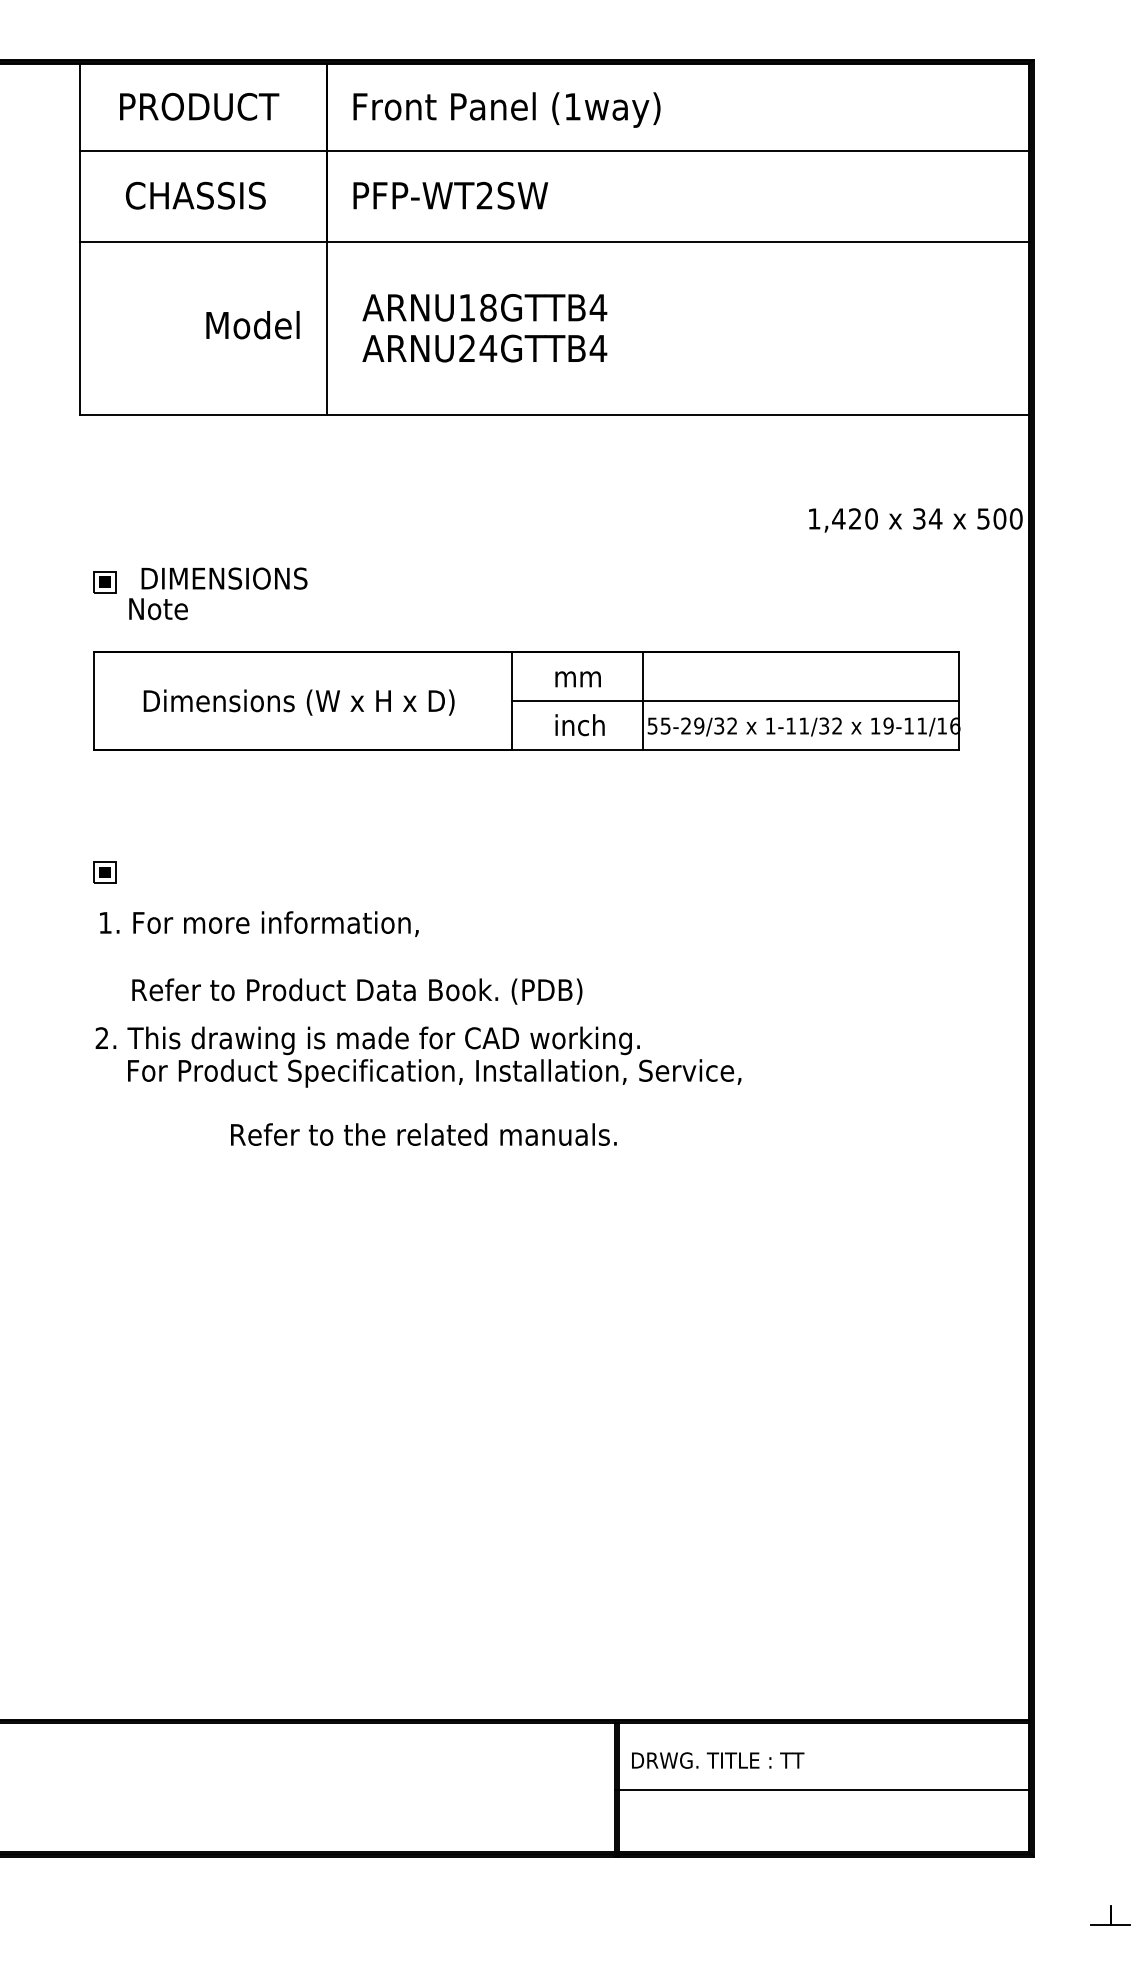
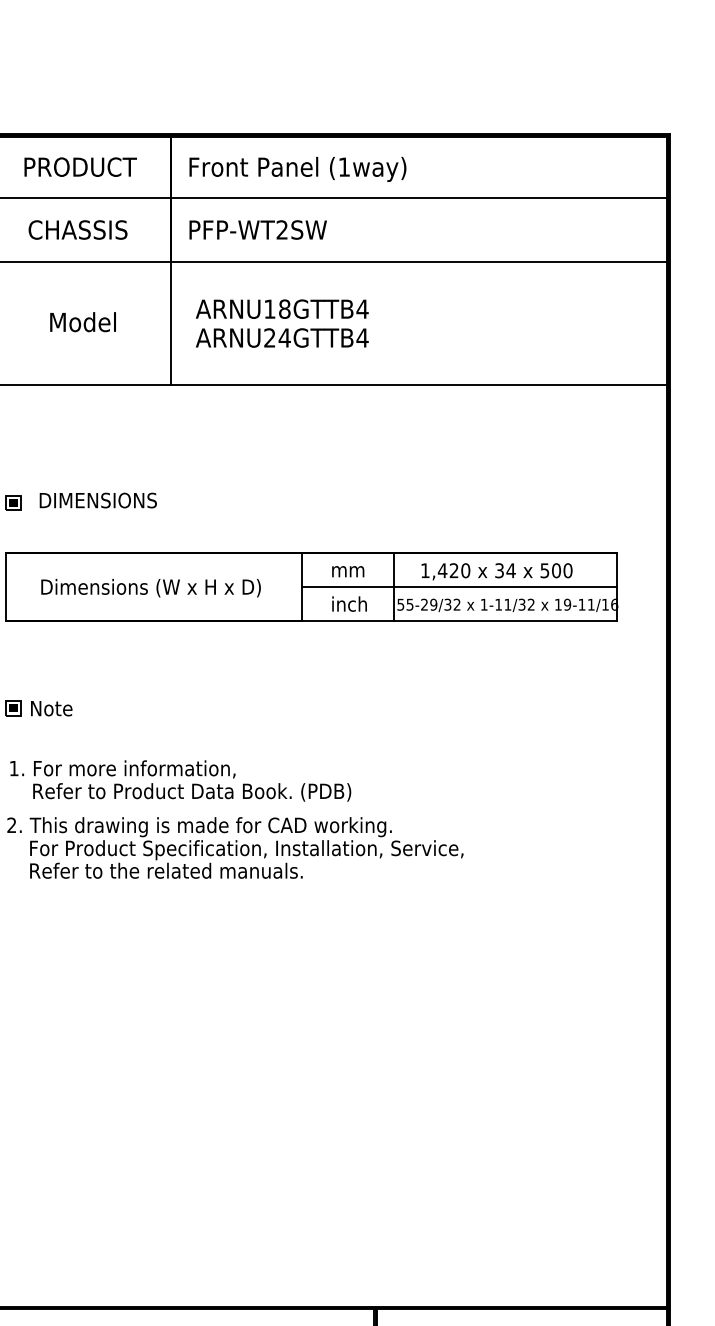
text: (252, 325) -> (82, 322), moved
text: (915, 520) -> (496, 571), moved
text: (158, 609) -> (51, 708), moved
text: (259, 923) -> (123, 768), moved
text: (423, 1134) -> (166, 870), moved

